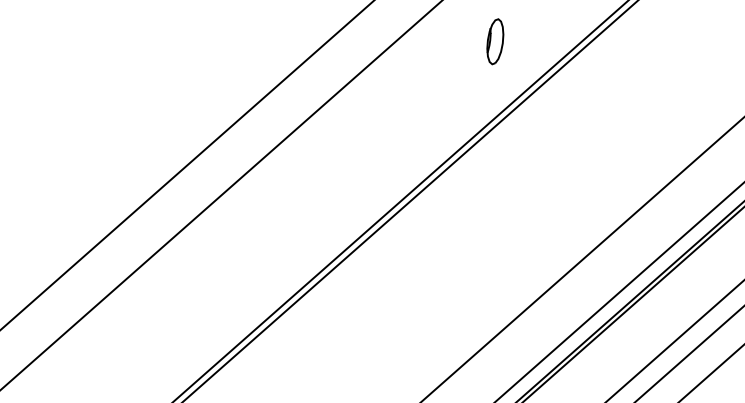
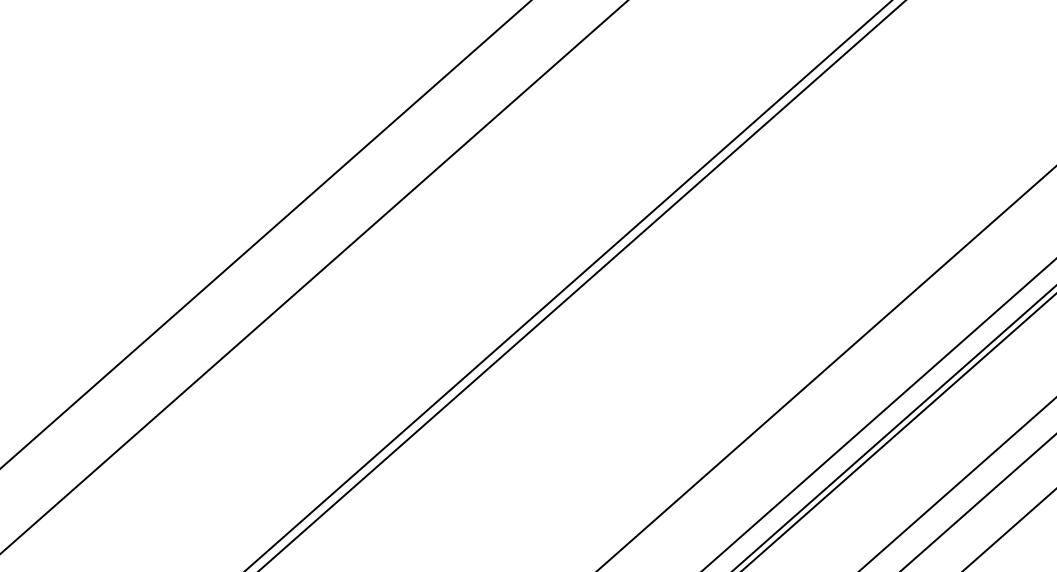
part: (495, 41) -> (703, 58), removed

